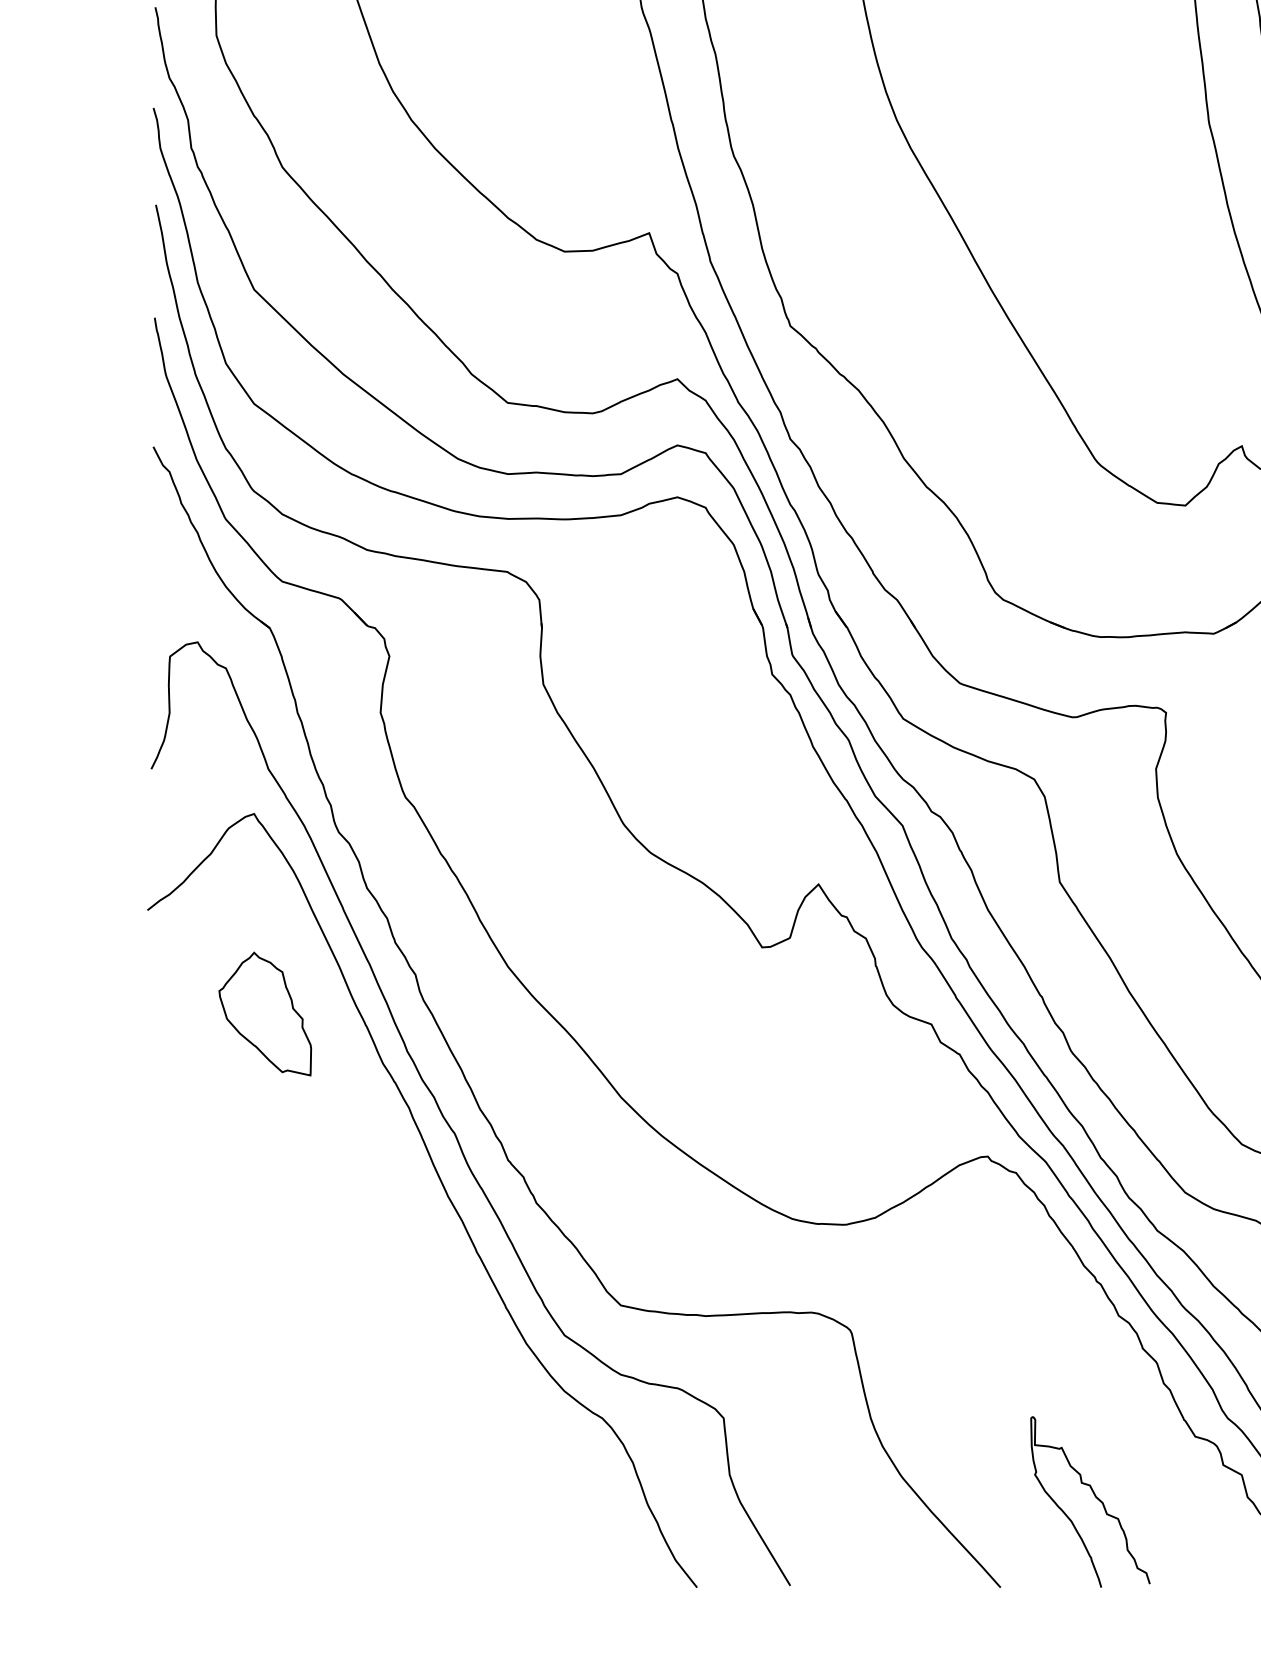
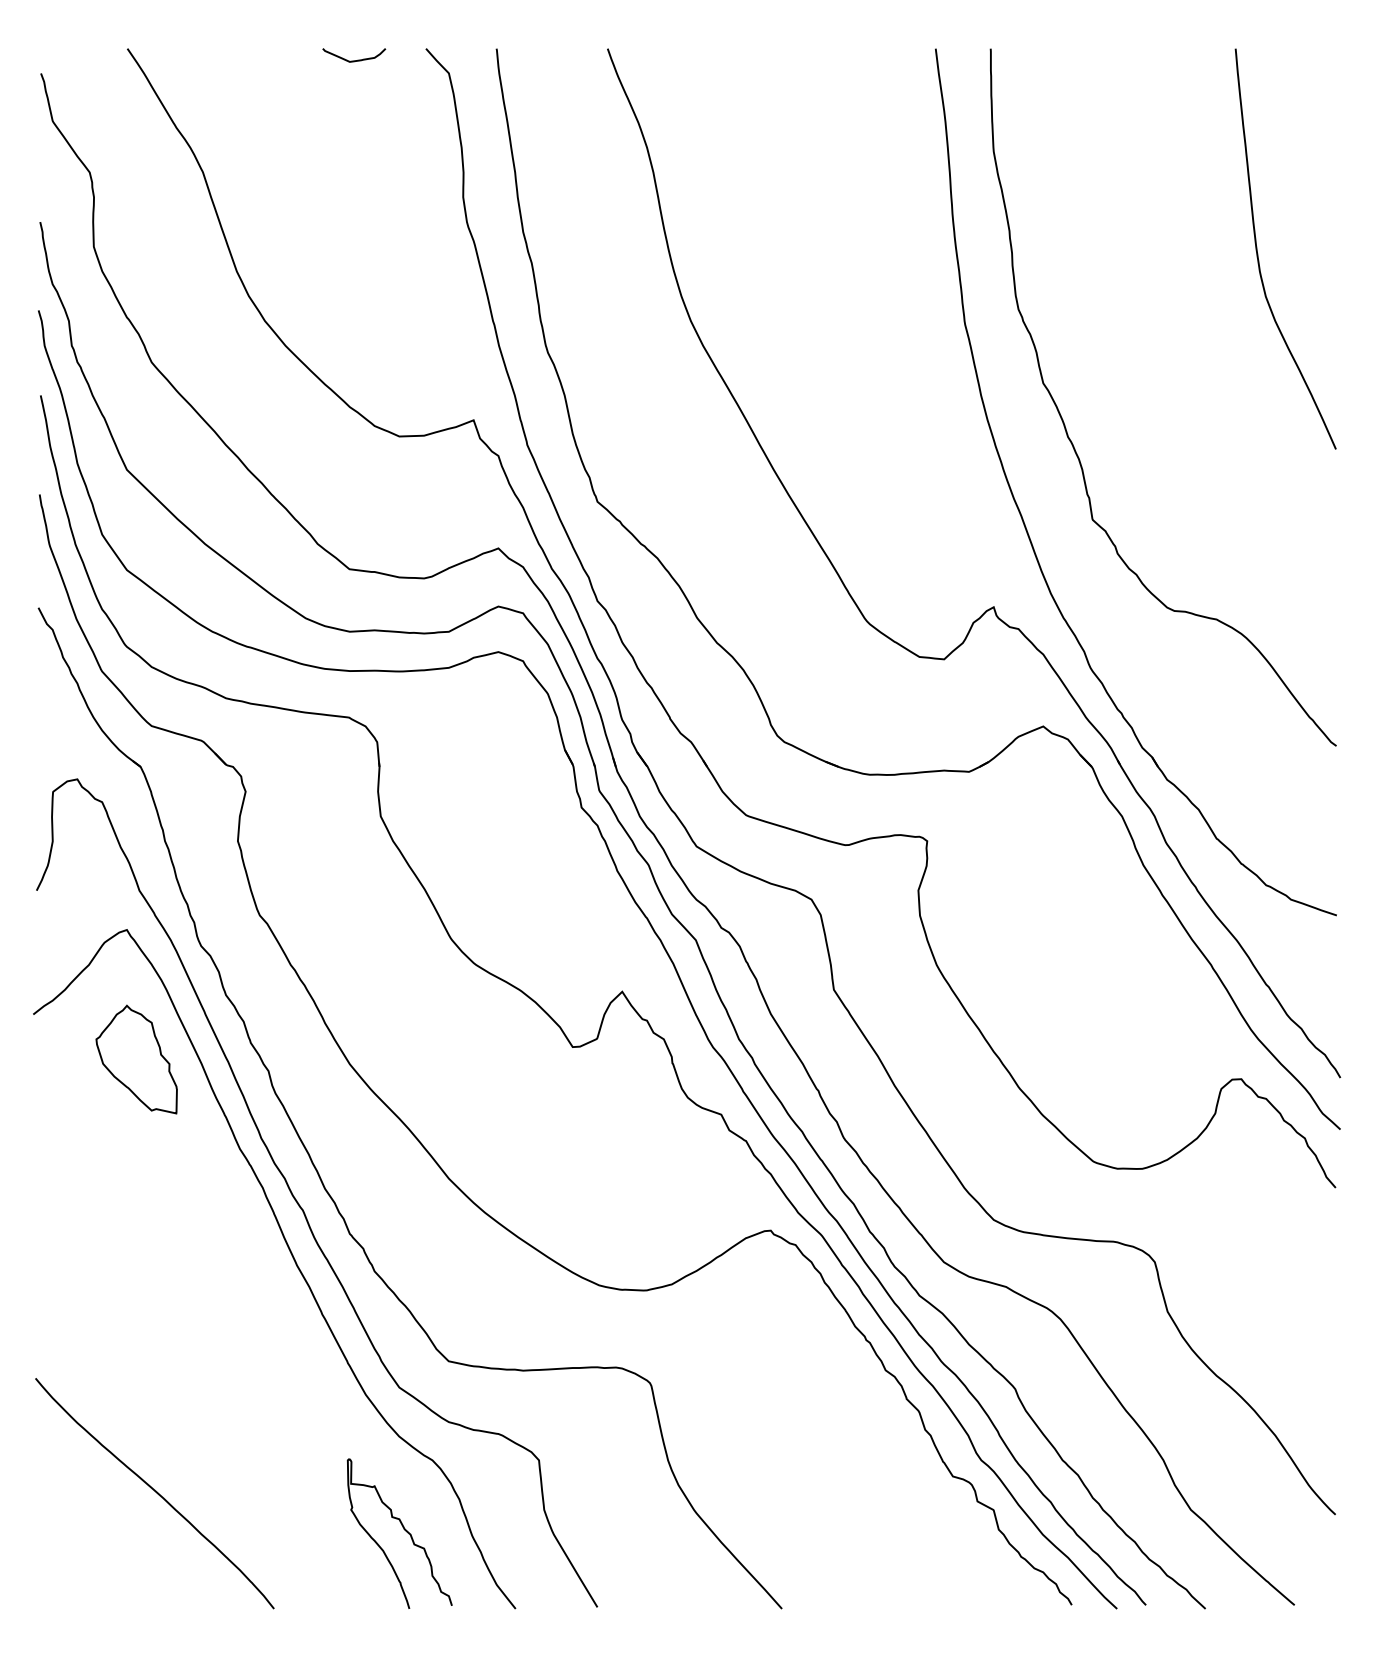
part: (265, 1013) -> (136, 1059), moved
curve: (286, 1454) -> (155, 1492), added
curve: (1094, 1497) -> (403, 1529), moved

